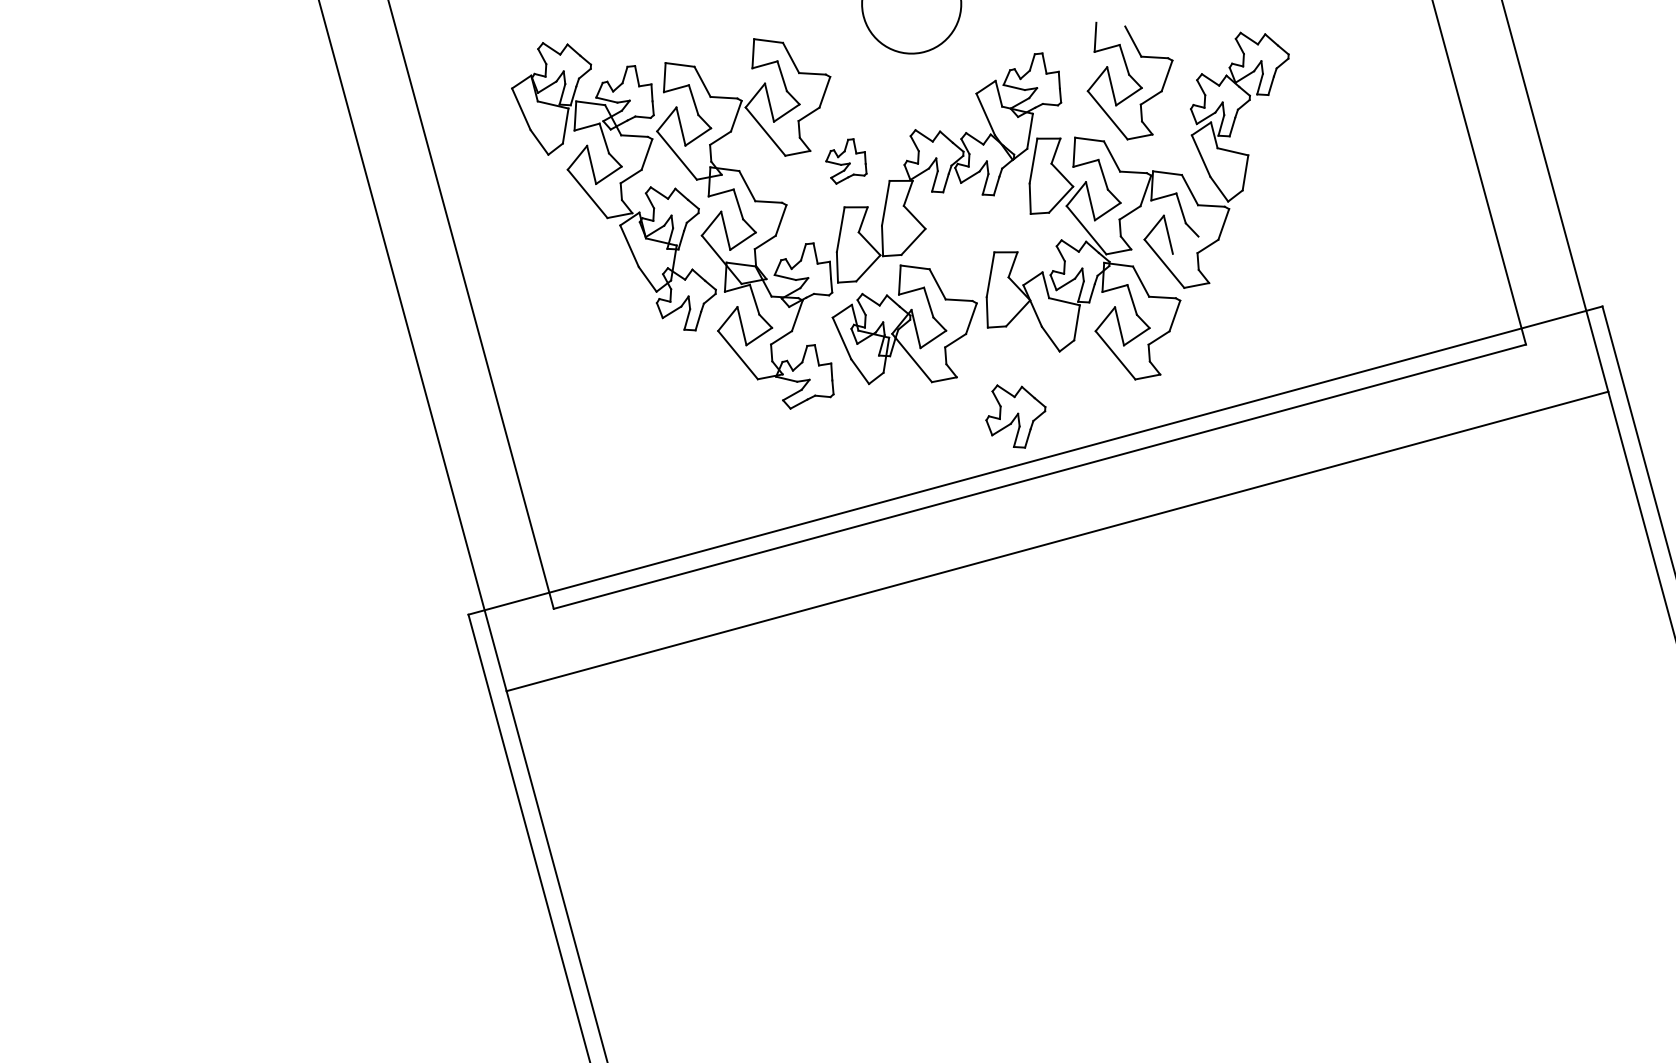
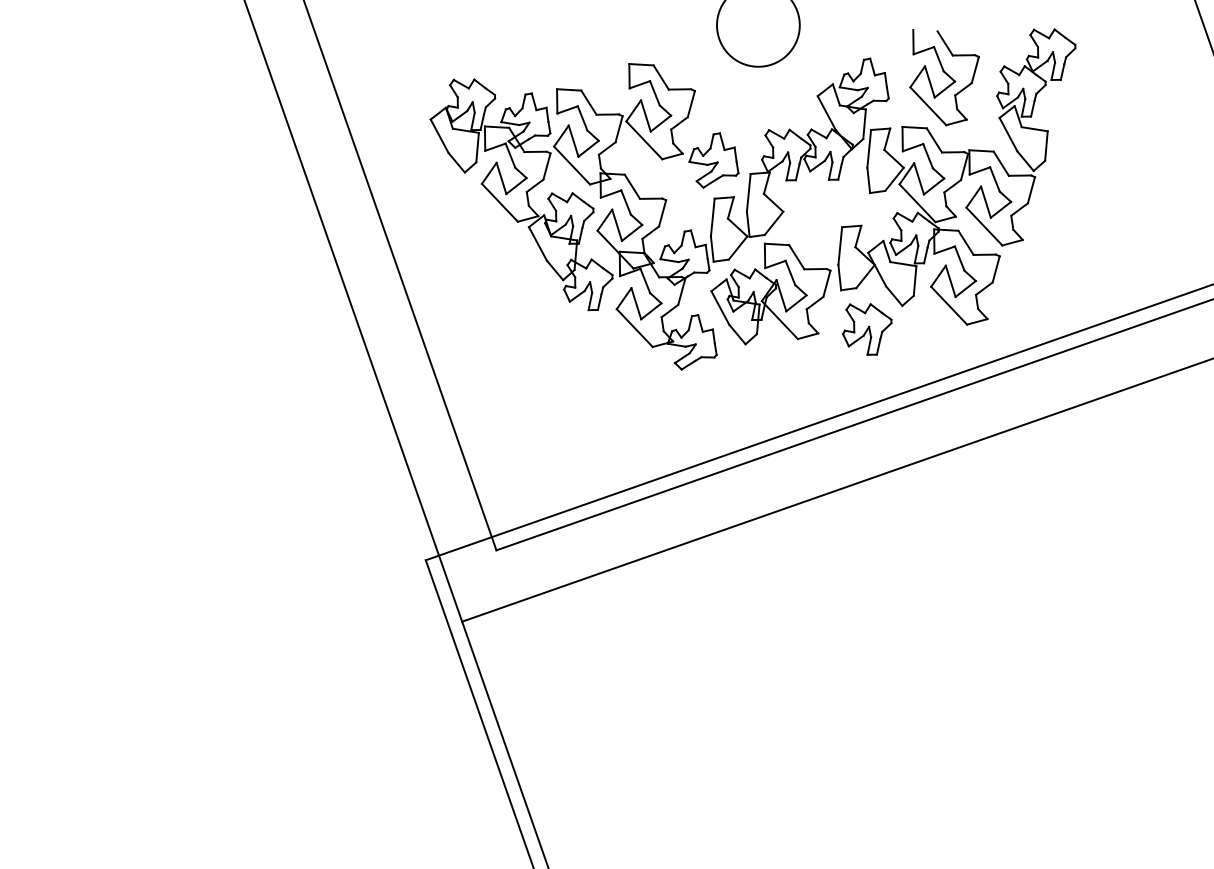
part: (846, 161) -> (713, 160), size x1.43
line: (1185, 244) -> (1000, 209), added
part: (1015, 416) -> (867, 329), moved

